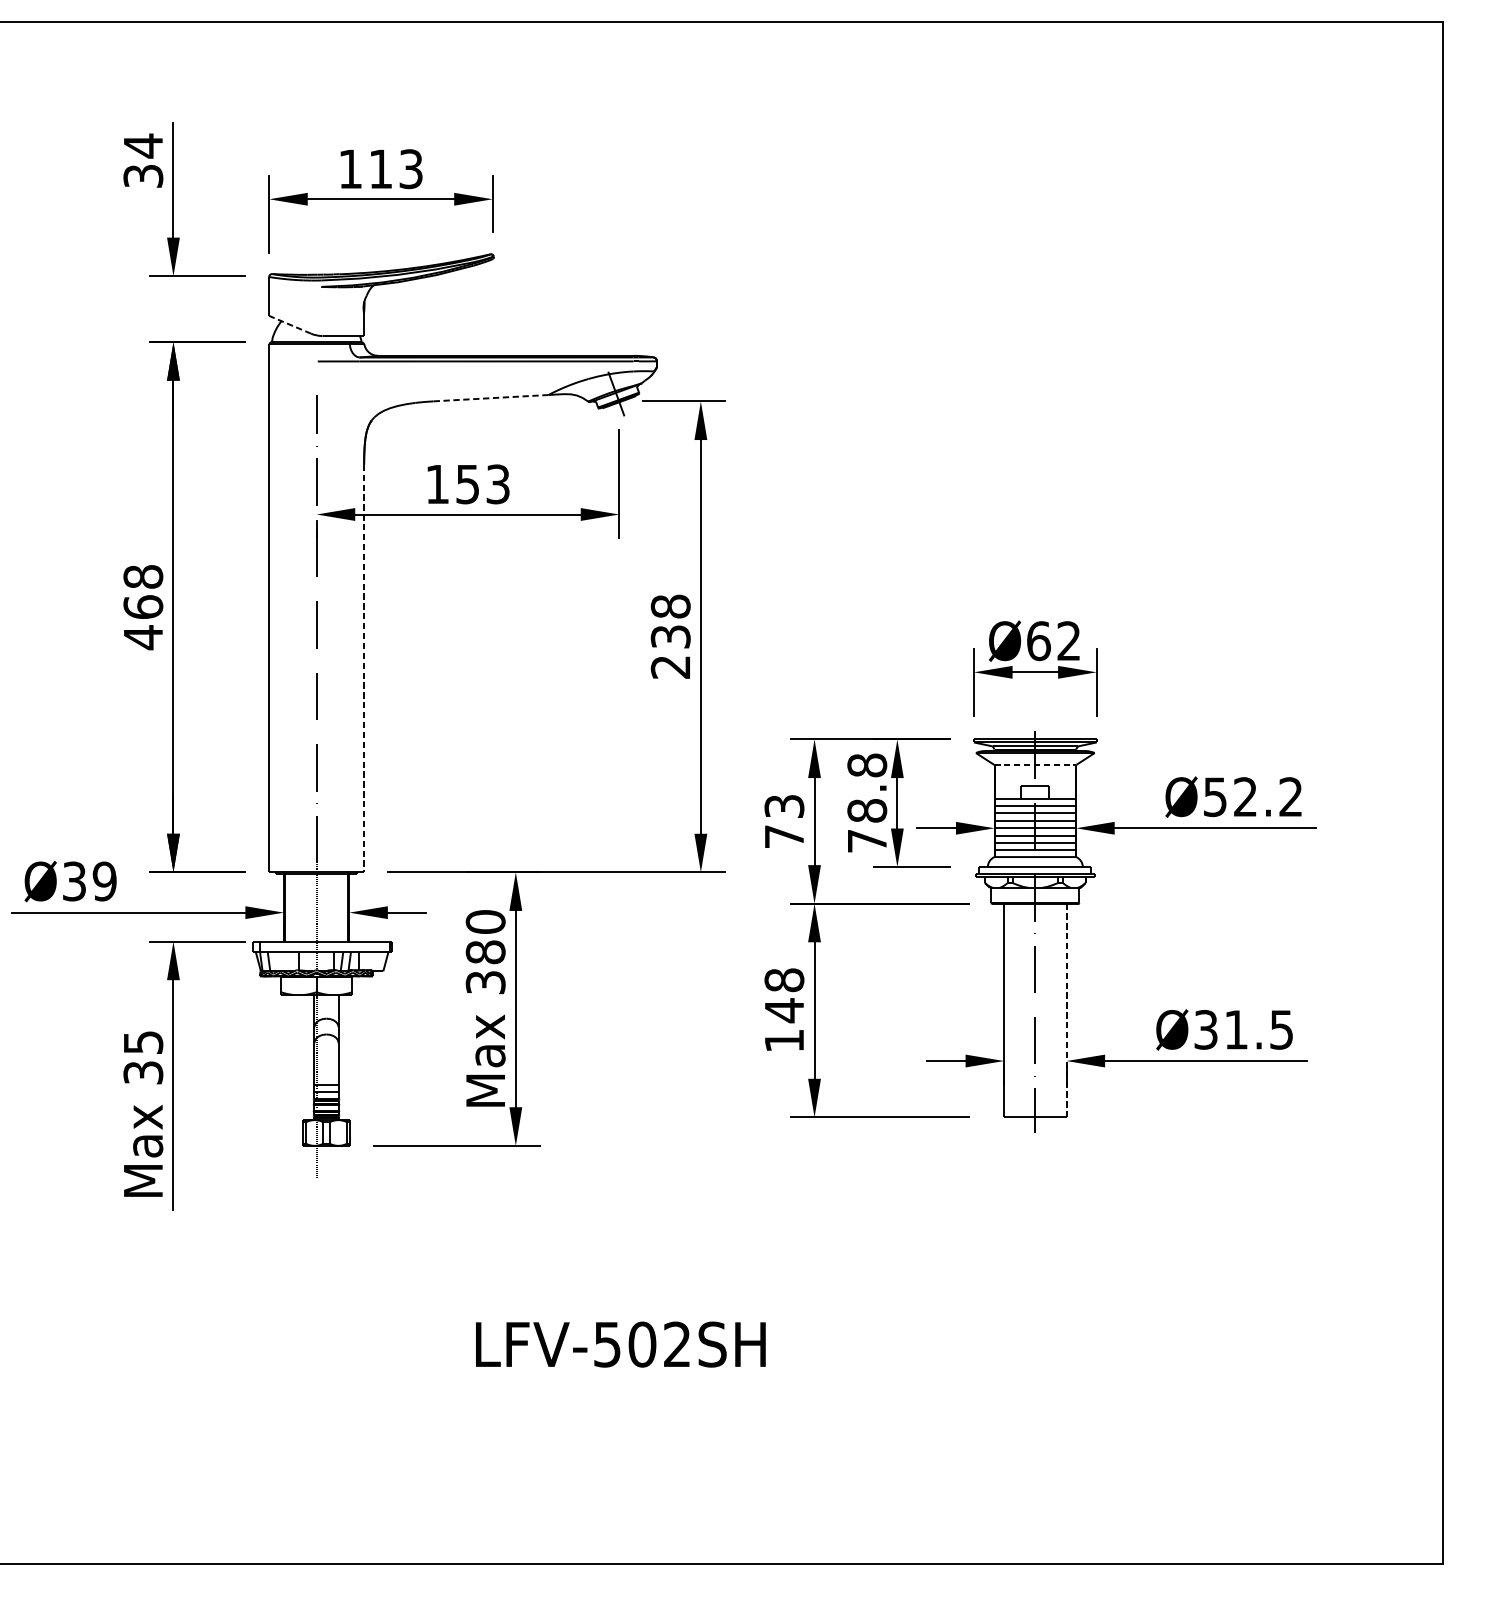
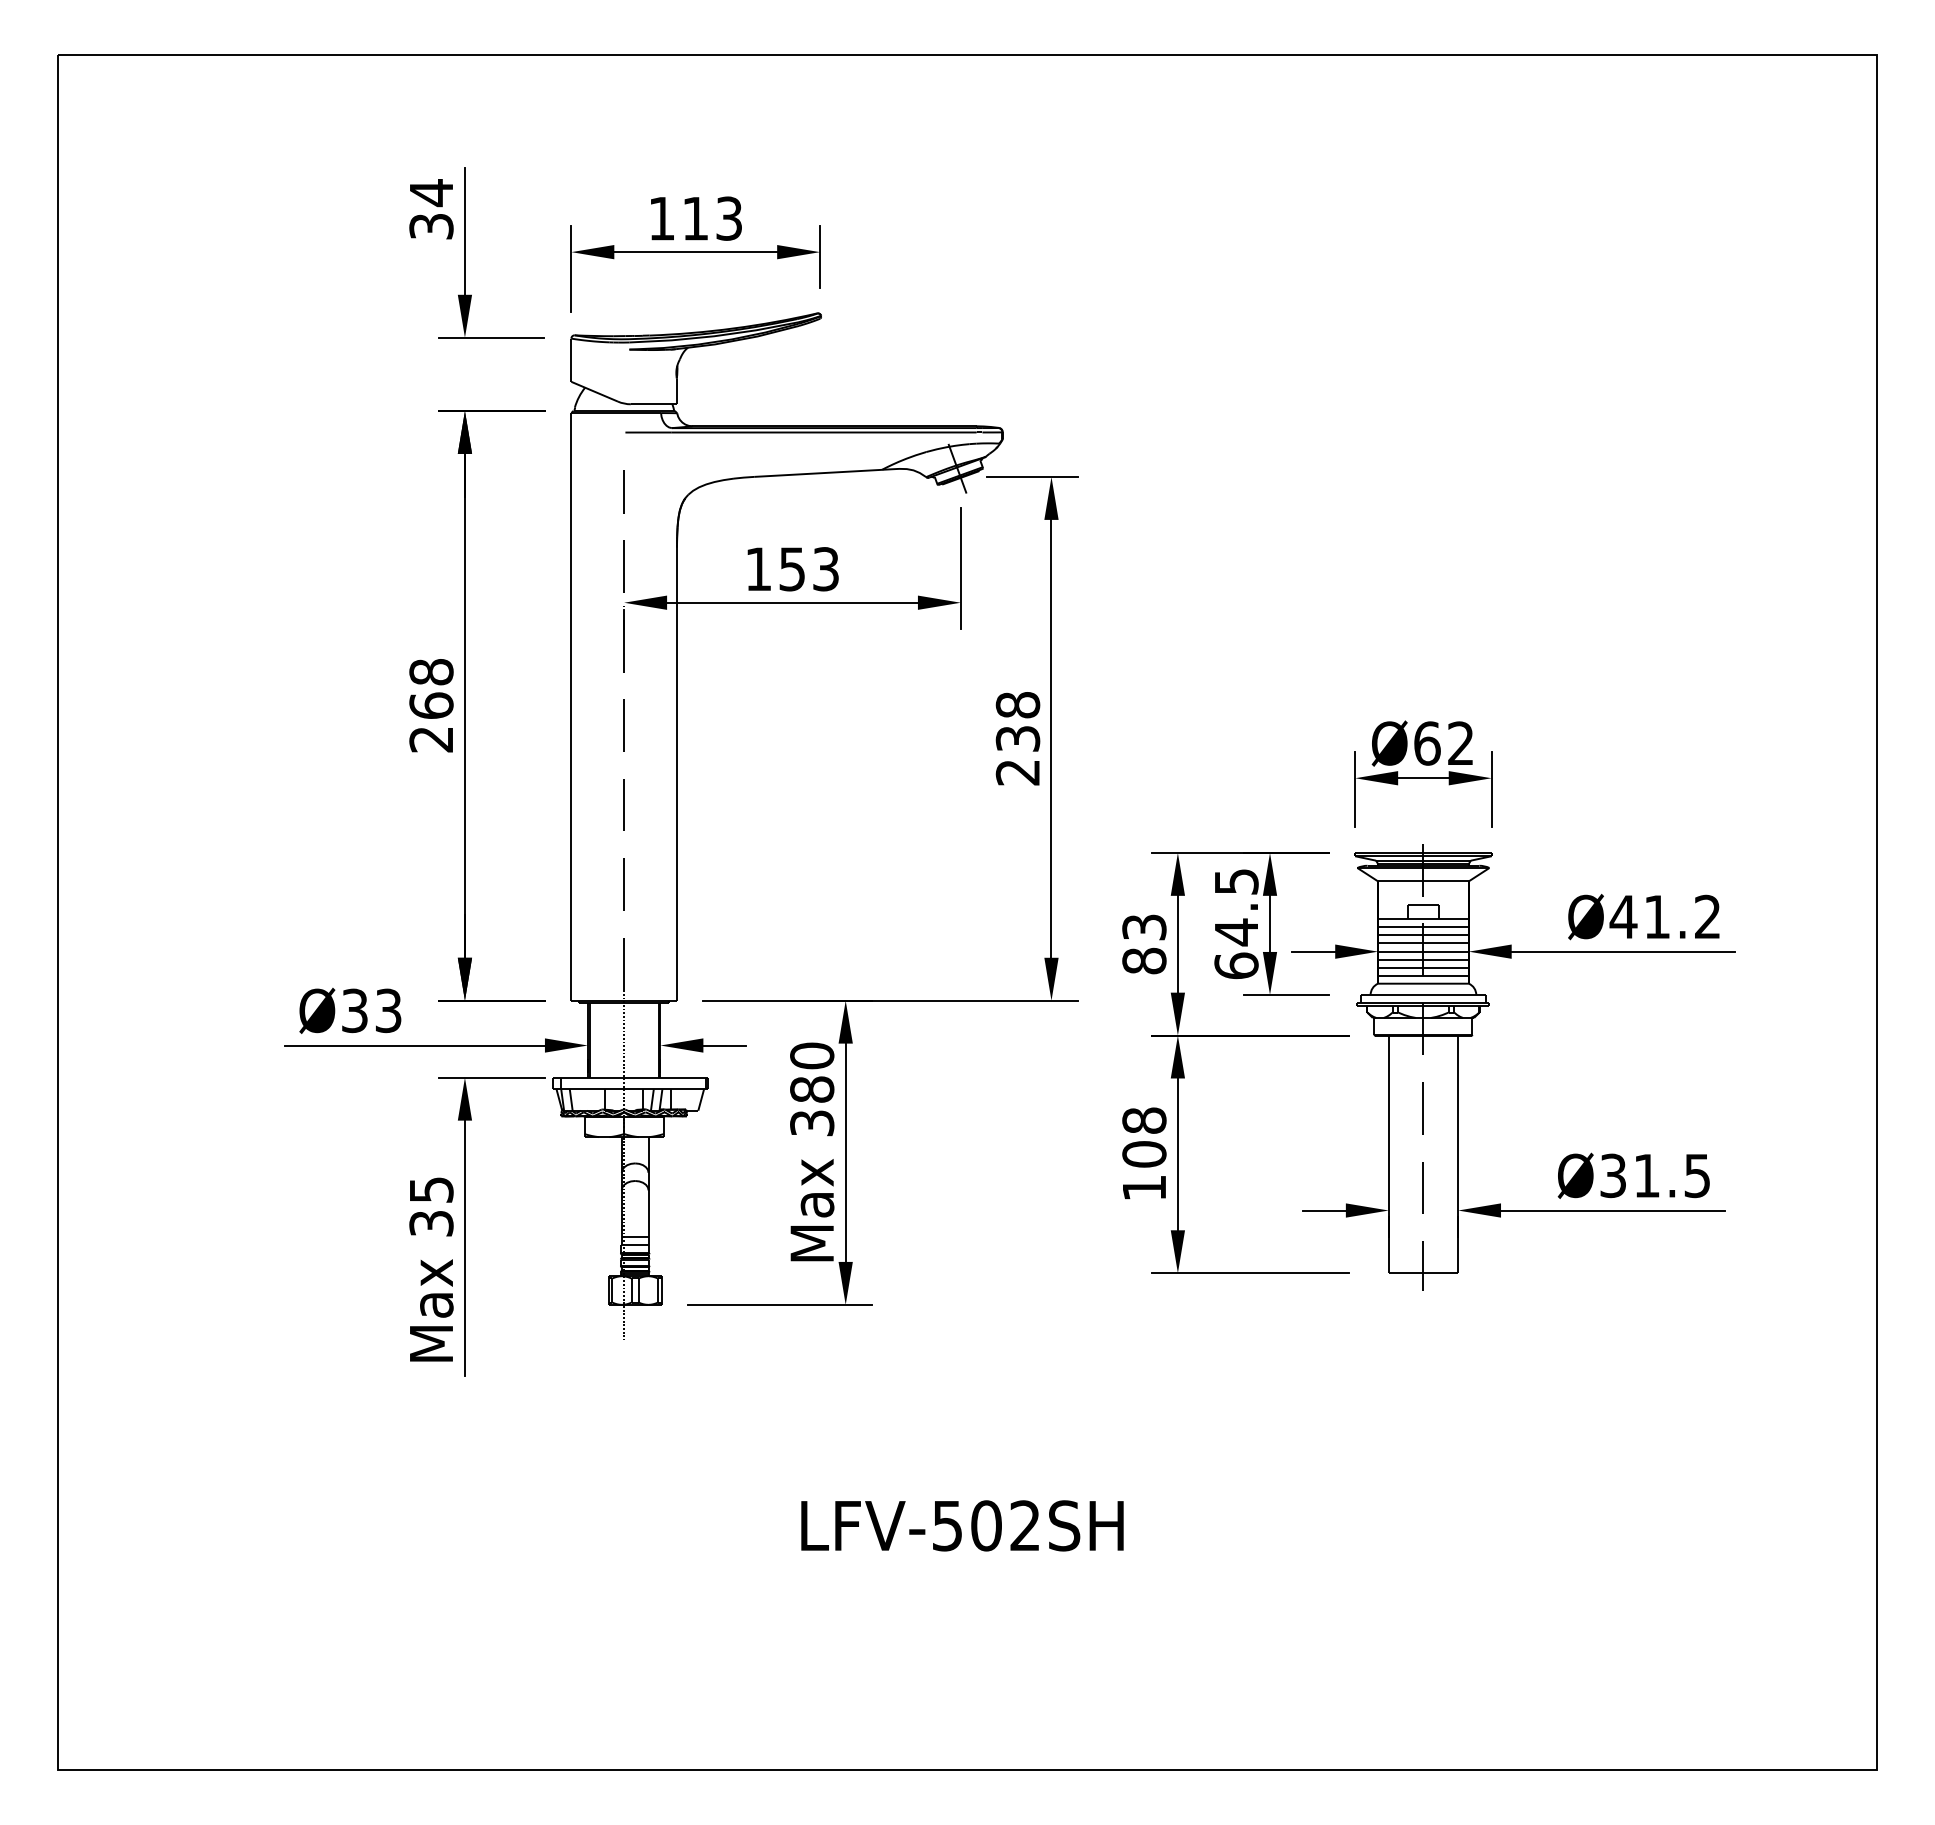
line: (289, 324) -> (594, 391), dashed -> solid
line: (490, 398) -> (817, 473), dashed -> solid
text: (142, 637) -> (430, 739), 468 -> 268
line: (363, 668) -> (676, 774), dashed -> solid
line: (1035, 765) -> (1423, 881), dashed -> solid
text: (1229, 796) -> (1639, 916), Ø52.2 -> Ø41.2
text: (867, 802) -> (1236, 923), 78.8 -> 64.5
text: (784, 836) -> (1144, 960), 73 -> 83
text: (104, 881) -> (388, 1010), Ø39 -> Ø33
text: (784, 1010) -> (1144, 1154), 148 -> 108
line: (1066, 1010) -> (1458, 1154), dashed -> solid

